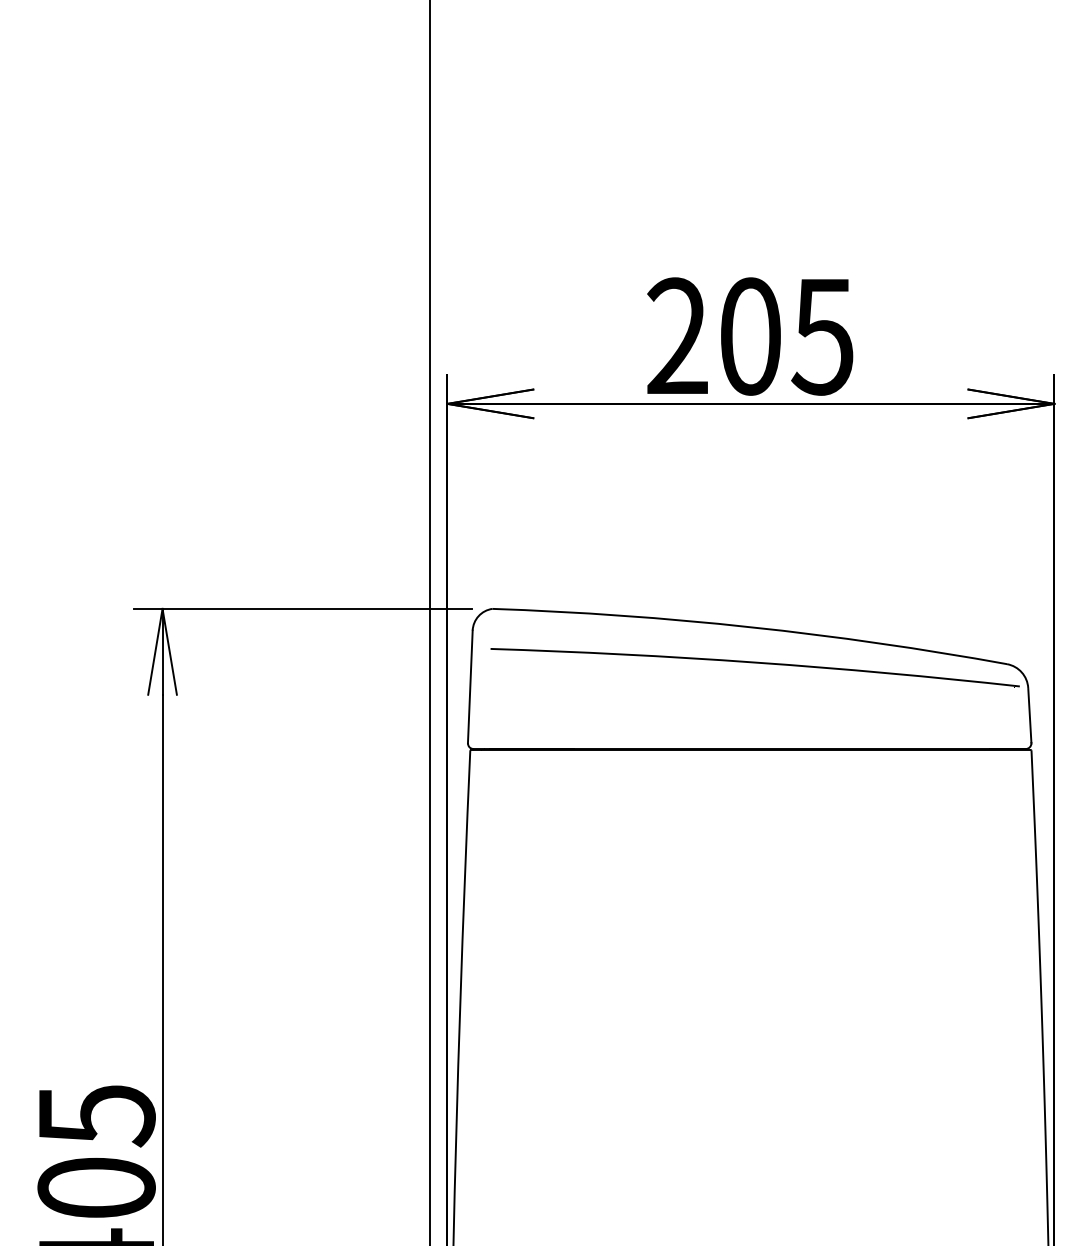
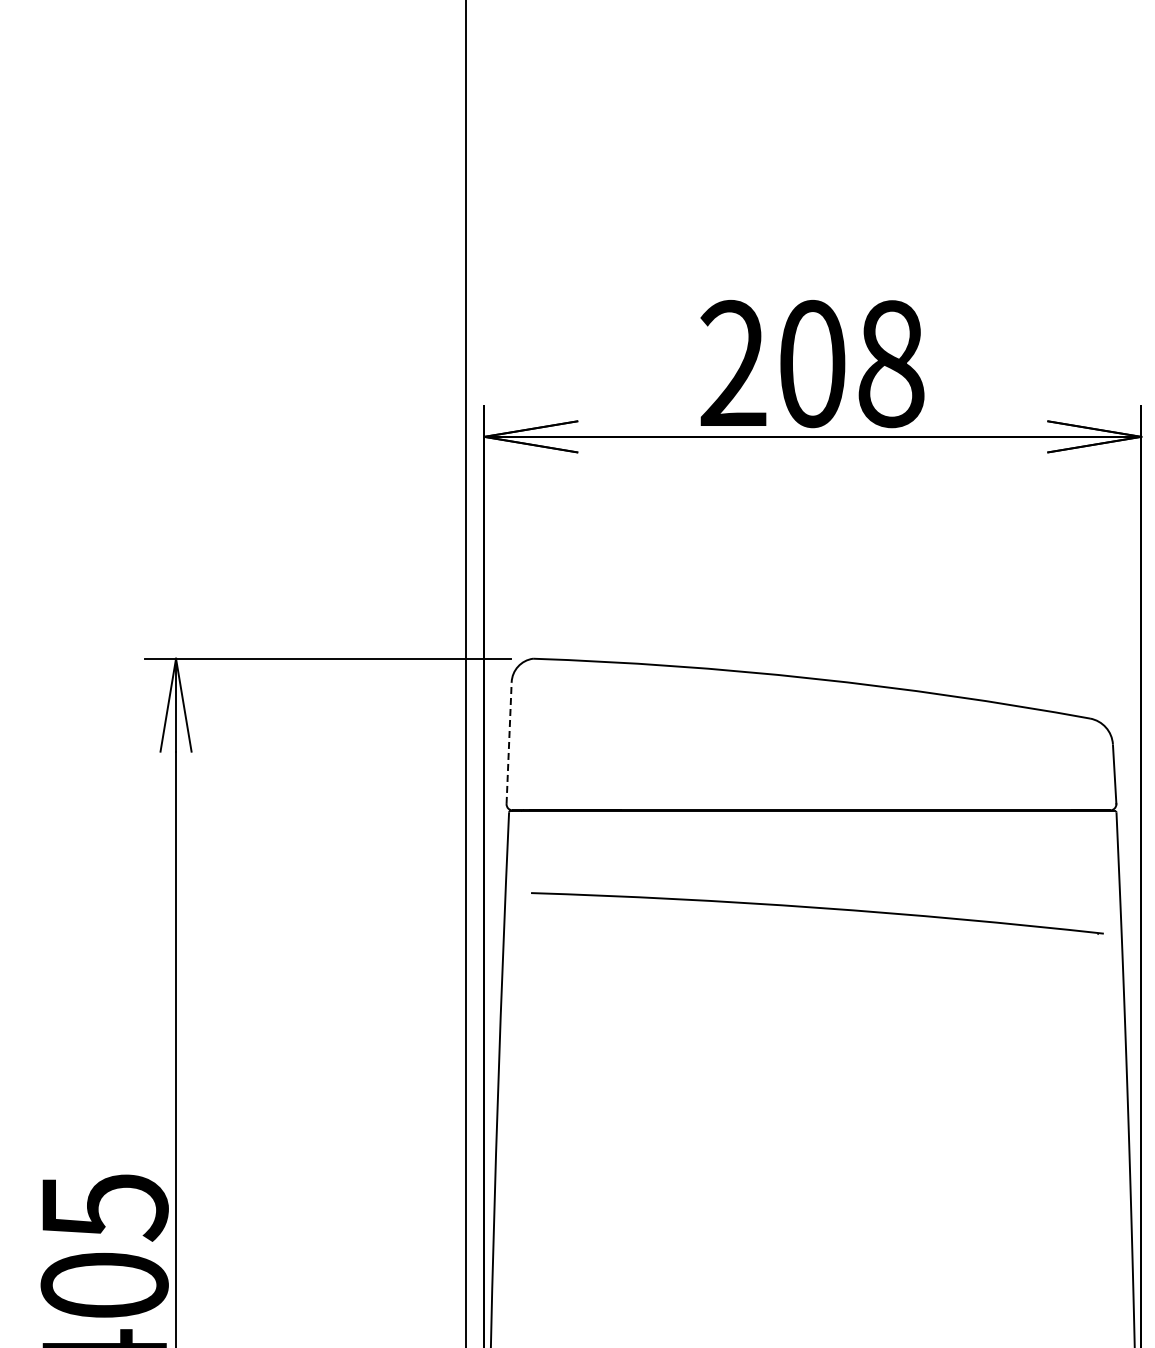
text: (822, 337) -> (890, 364), 205 -> 208
part: (755, 667) -> (817, 913), moved
line: (470, 687) -> (509, 743), solid -> dashed

